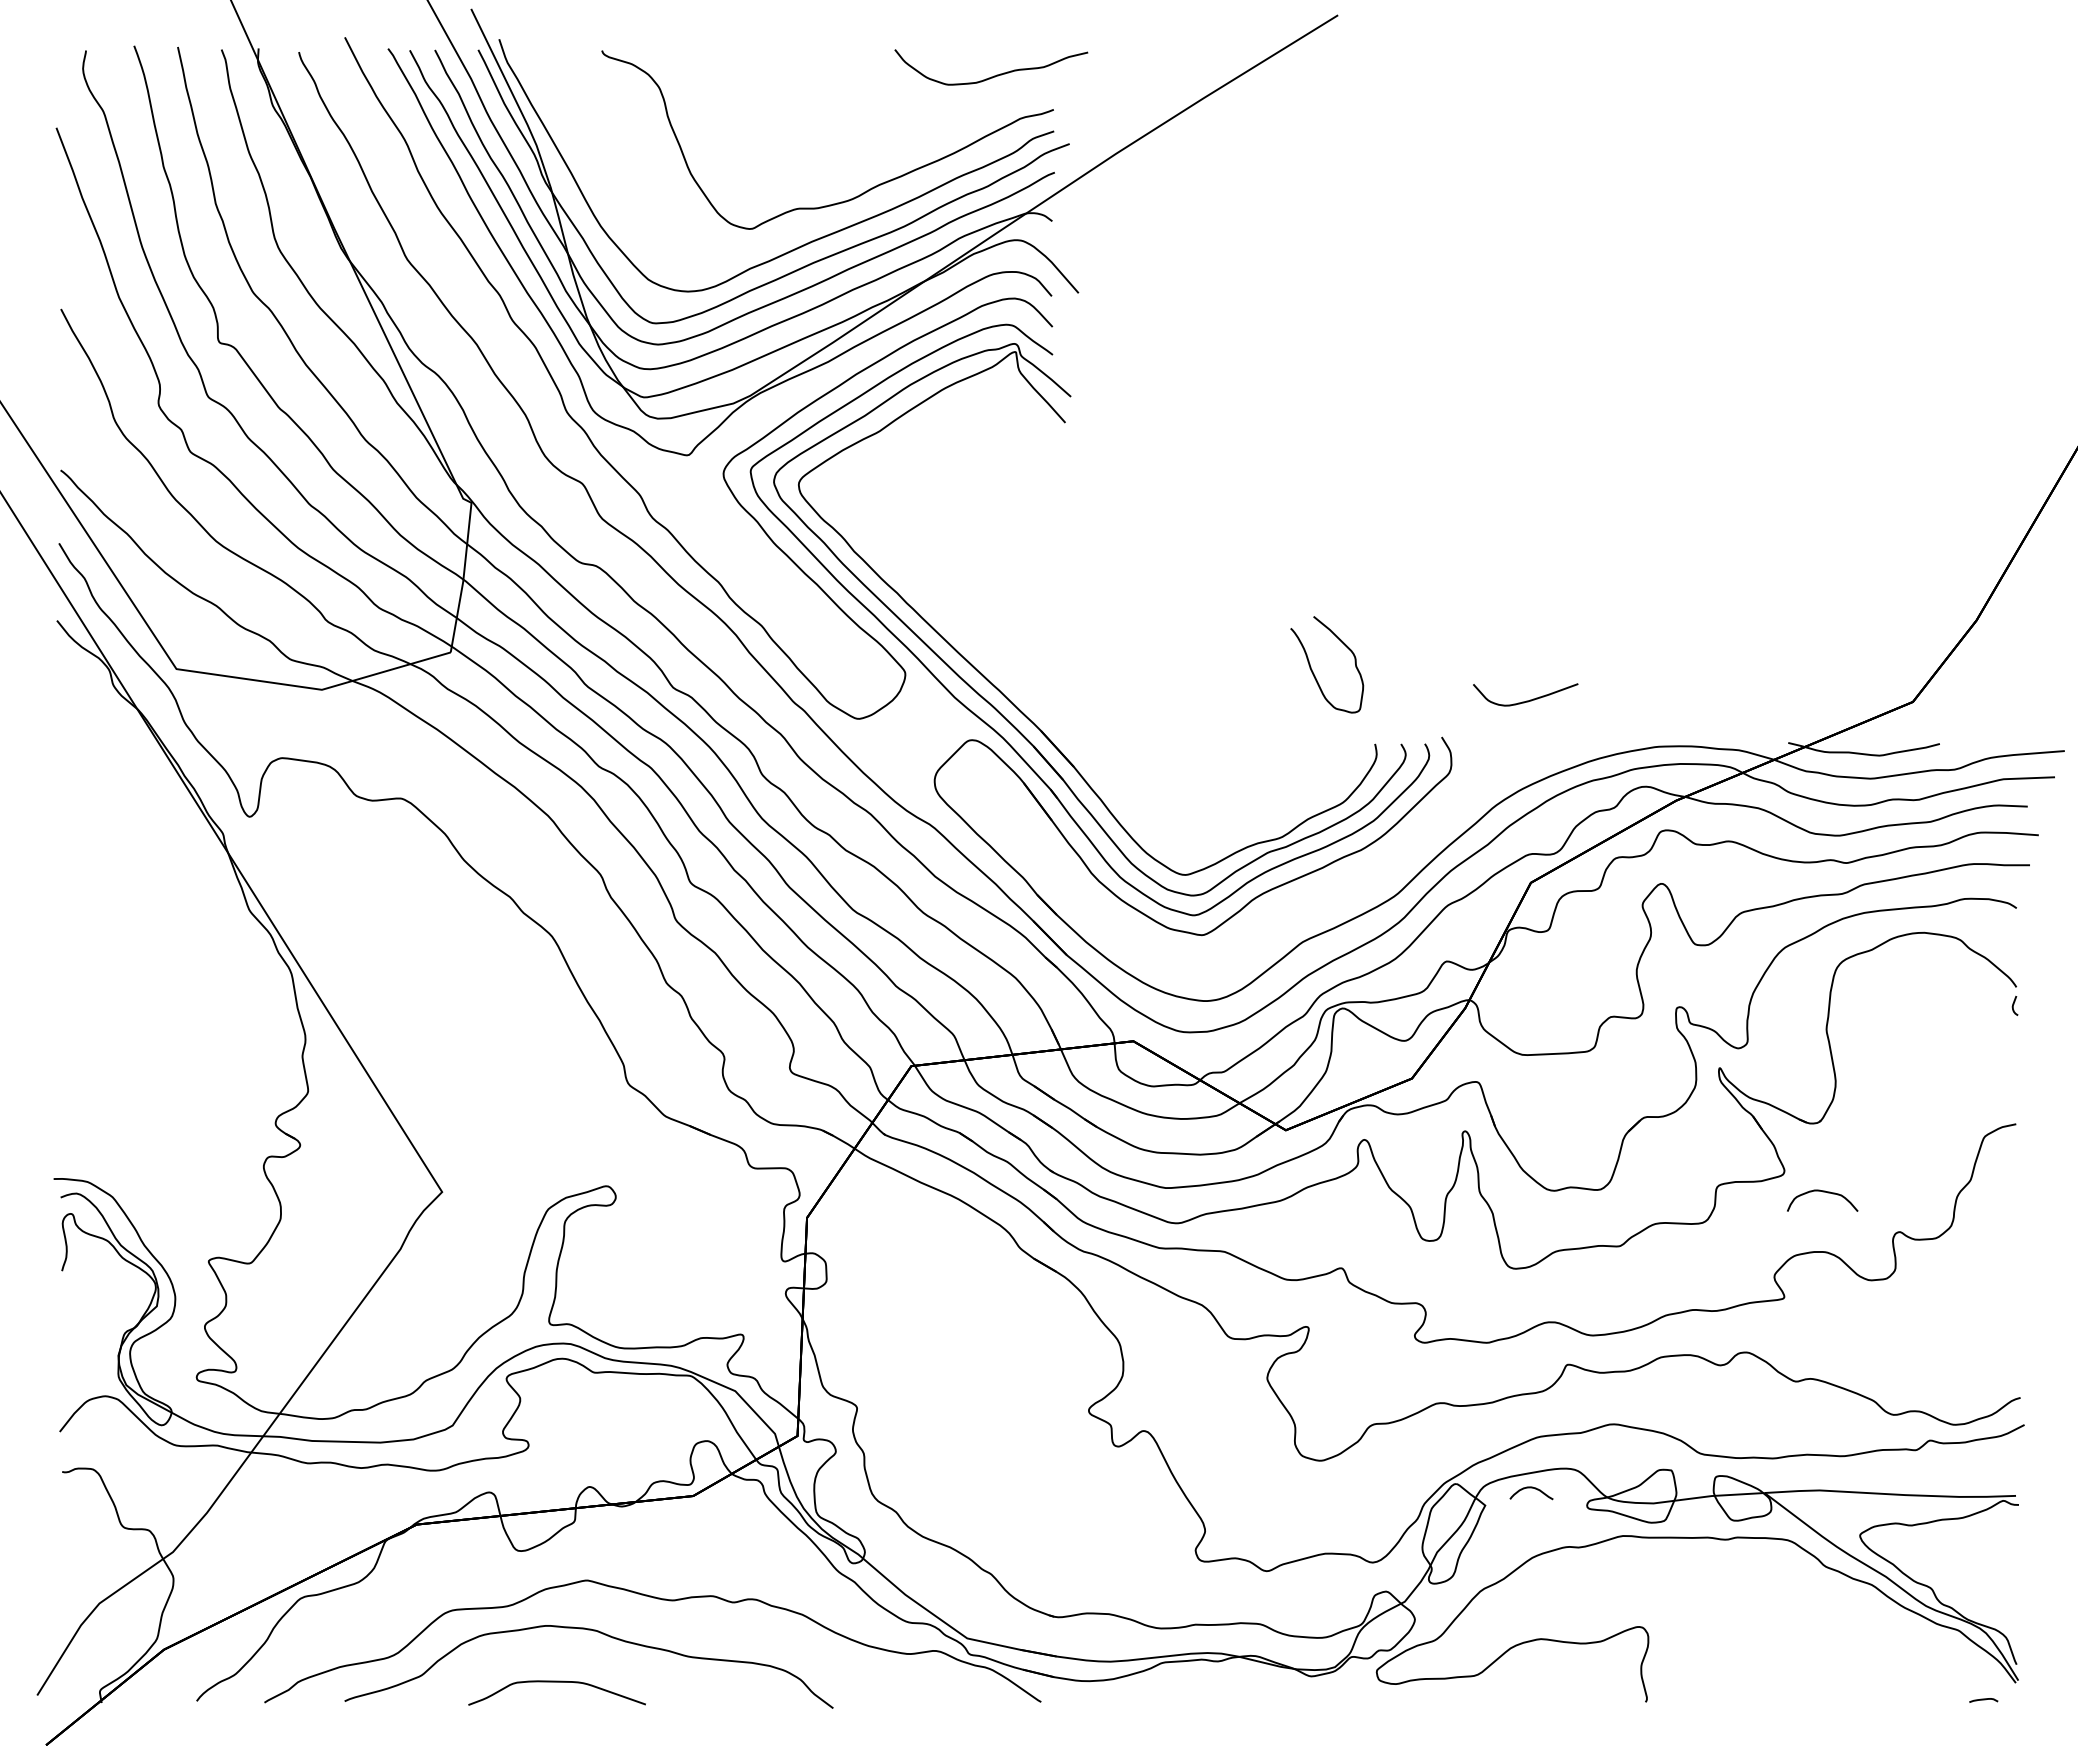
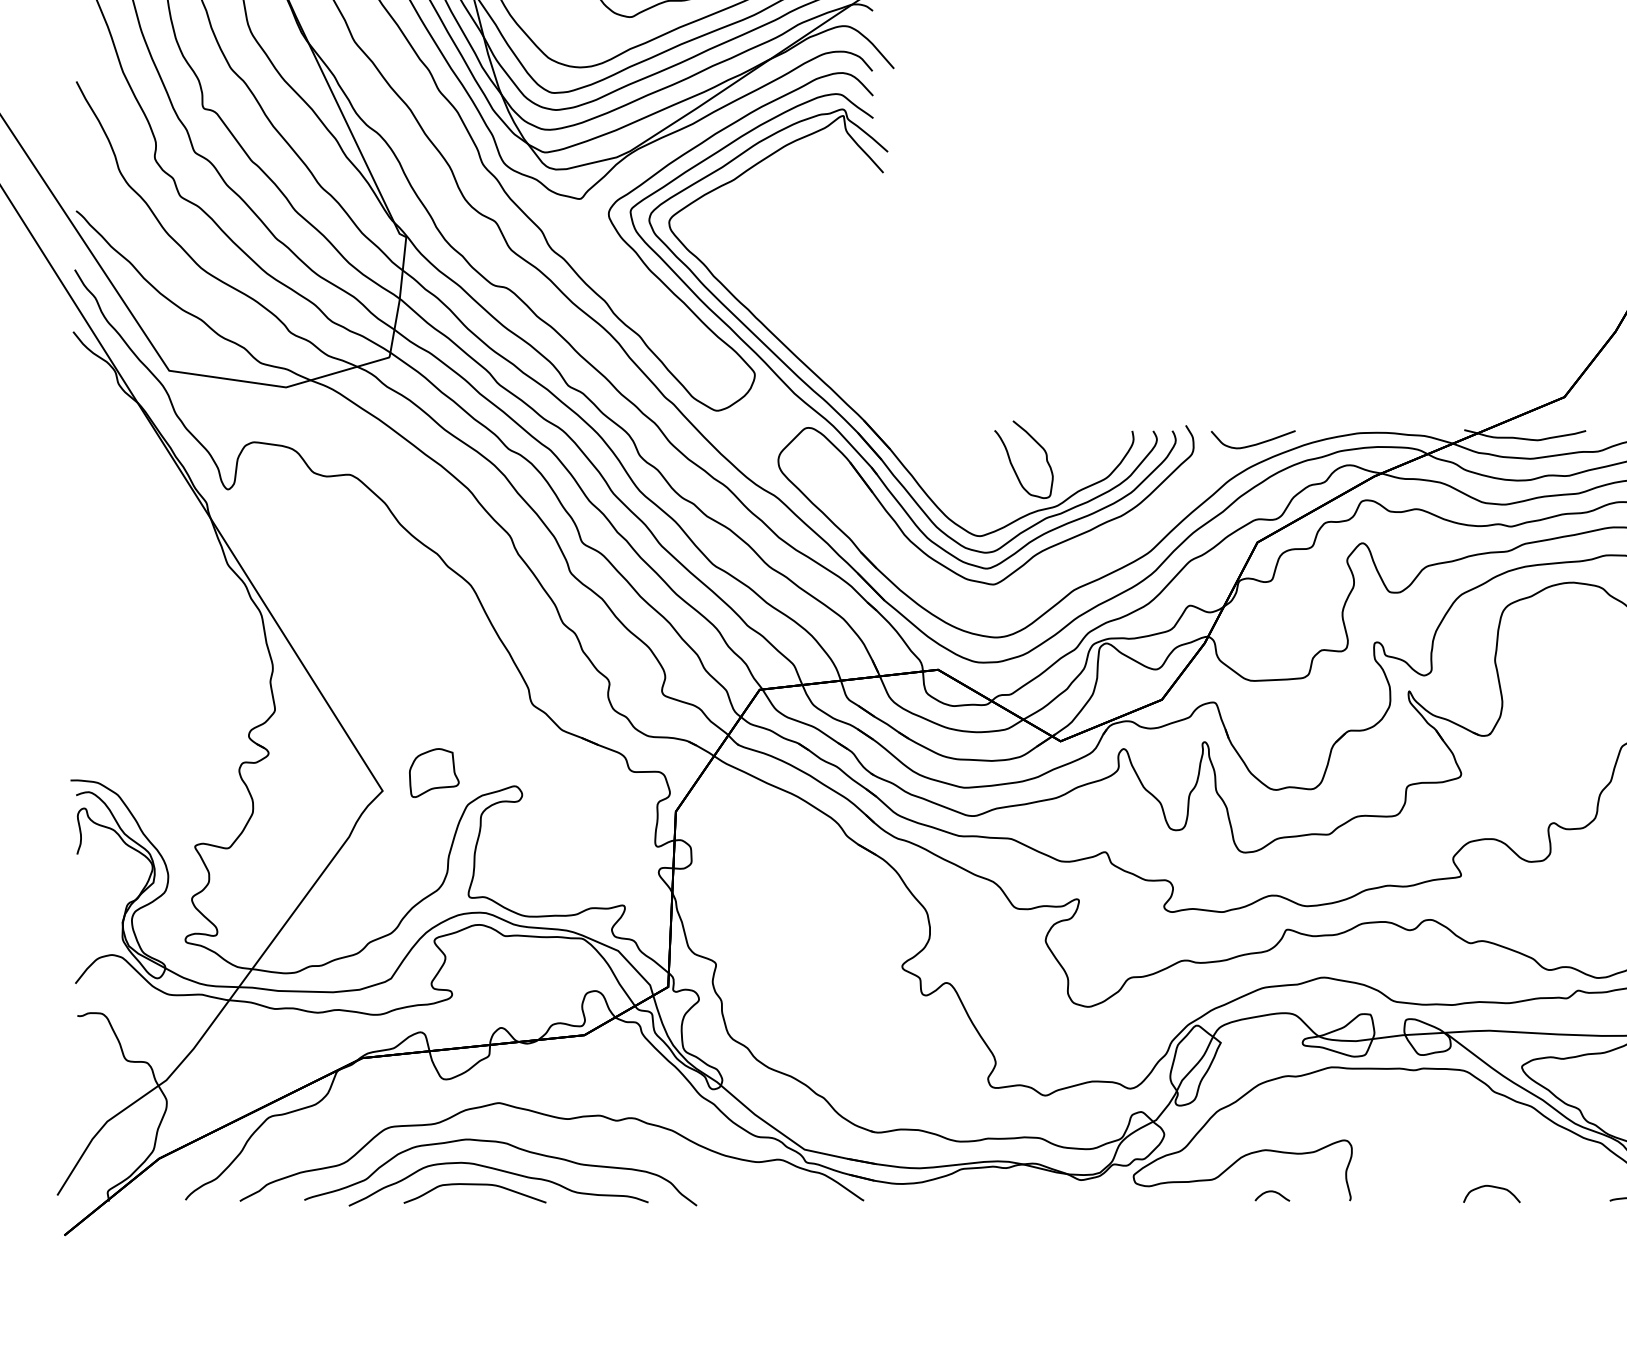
curve: (1313, 671) -> (1012, 465), moved
curve: (1526, 700) -> (1253, 444), moved
part: (506, 1169) -> (434, 772), added
curve: (1822, 1192) -> (1491, 1187), moved
curve: (1531, 1488) -> (1272, 1192), moved
curve: (588, 1665) -> (500, 1171), added

